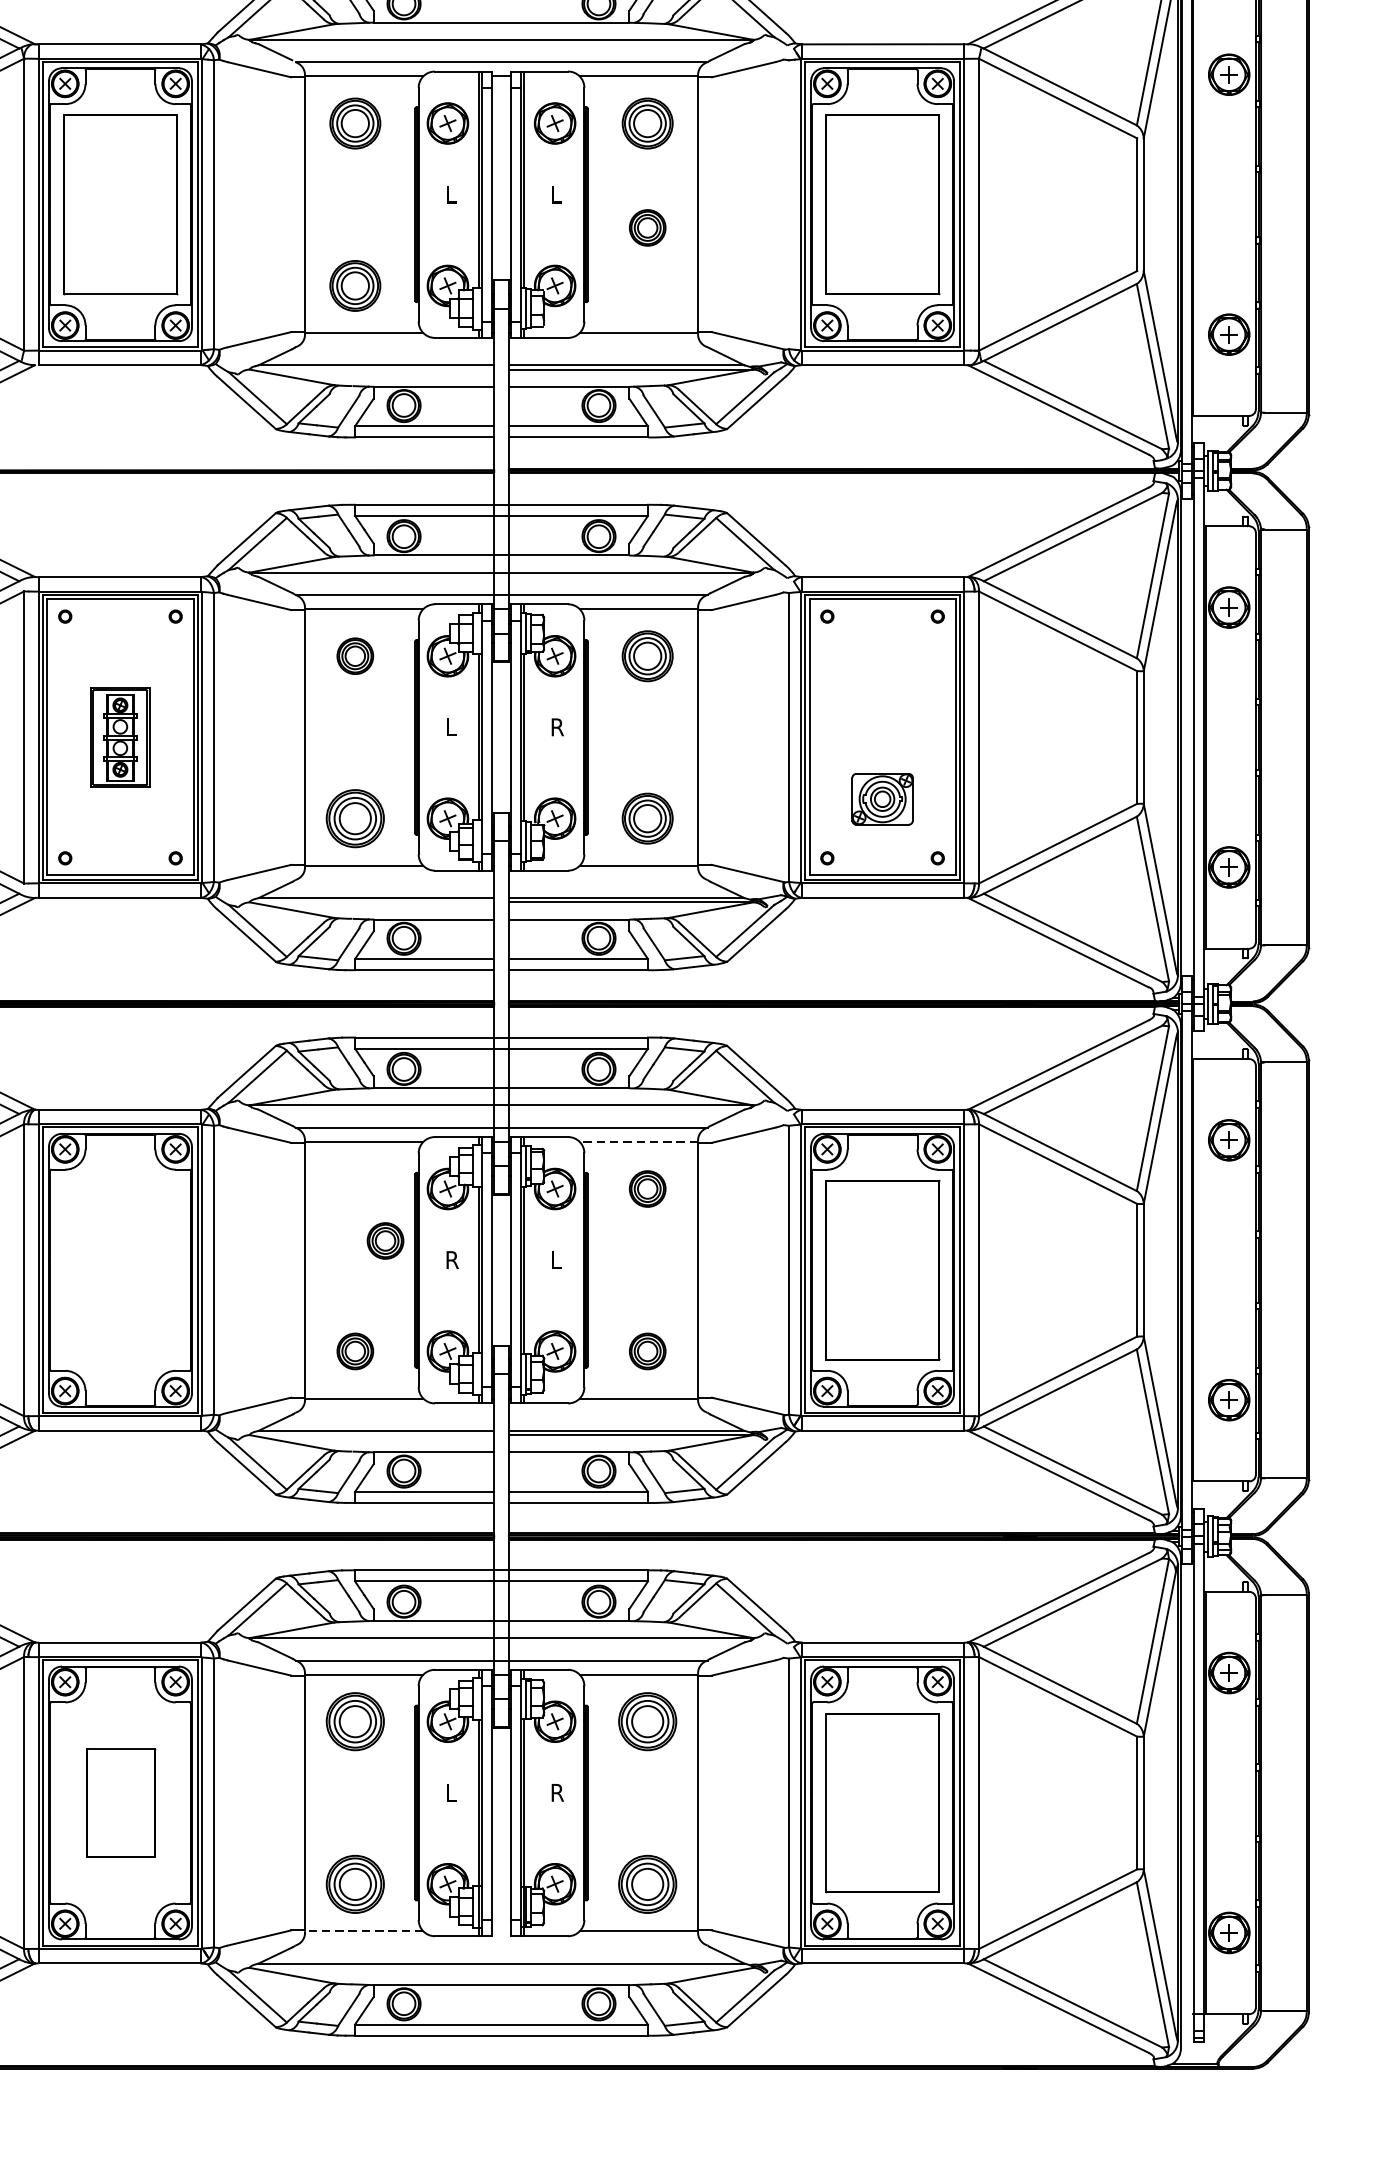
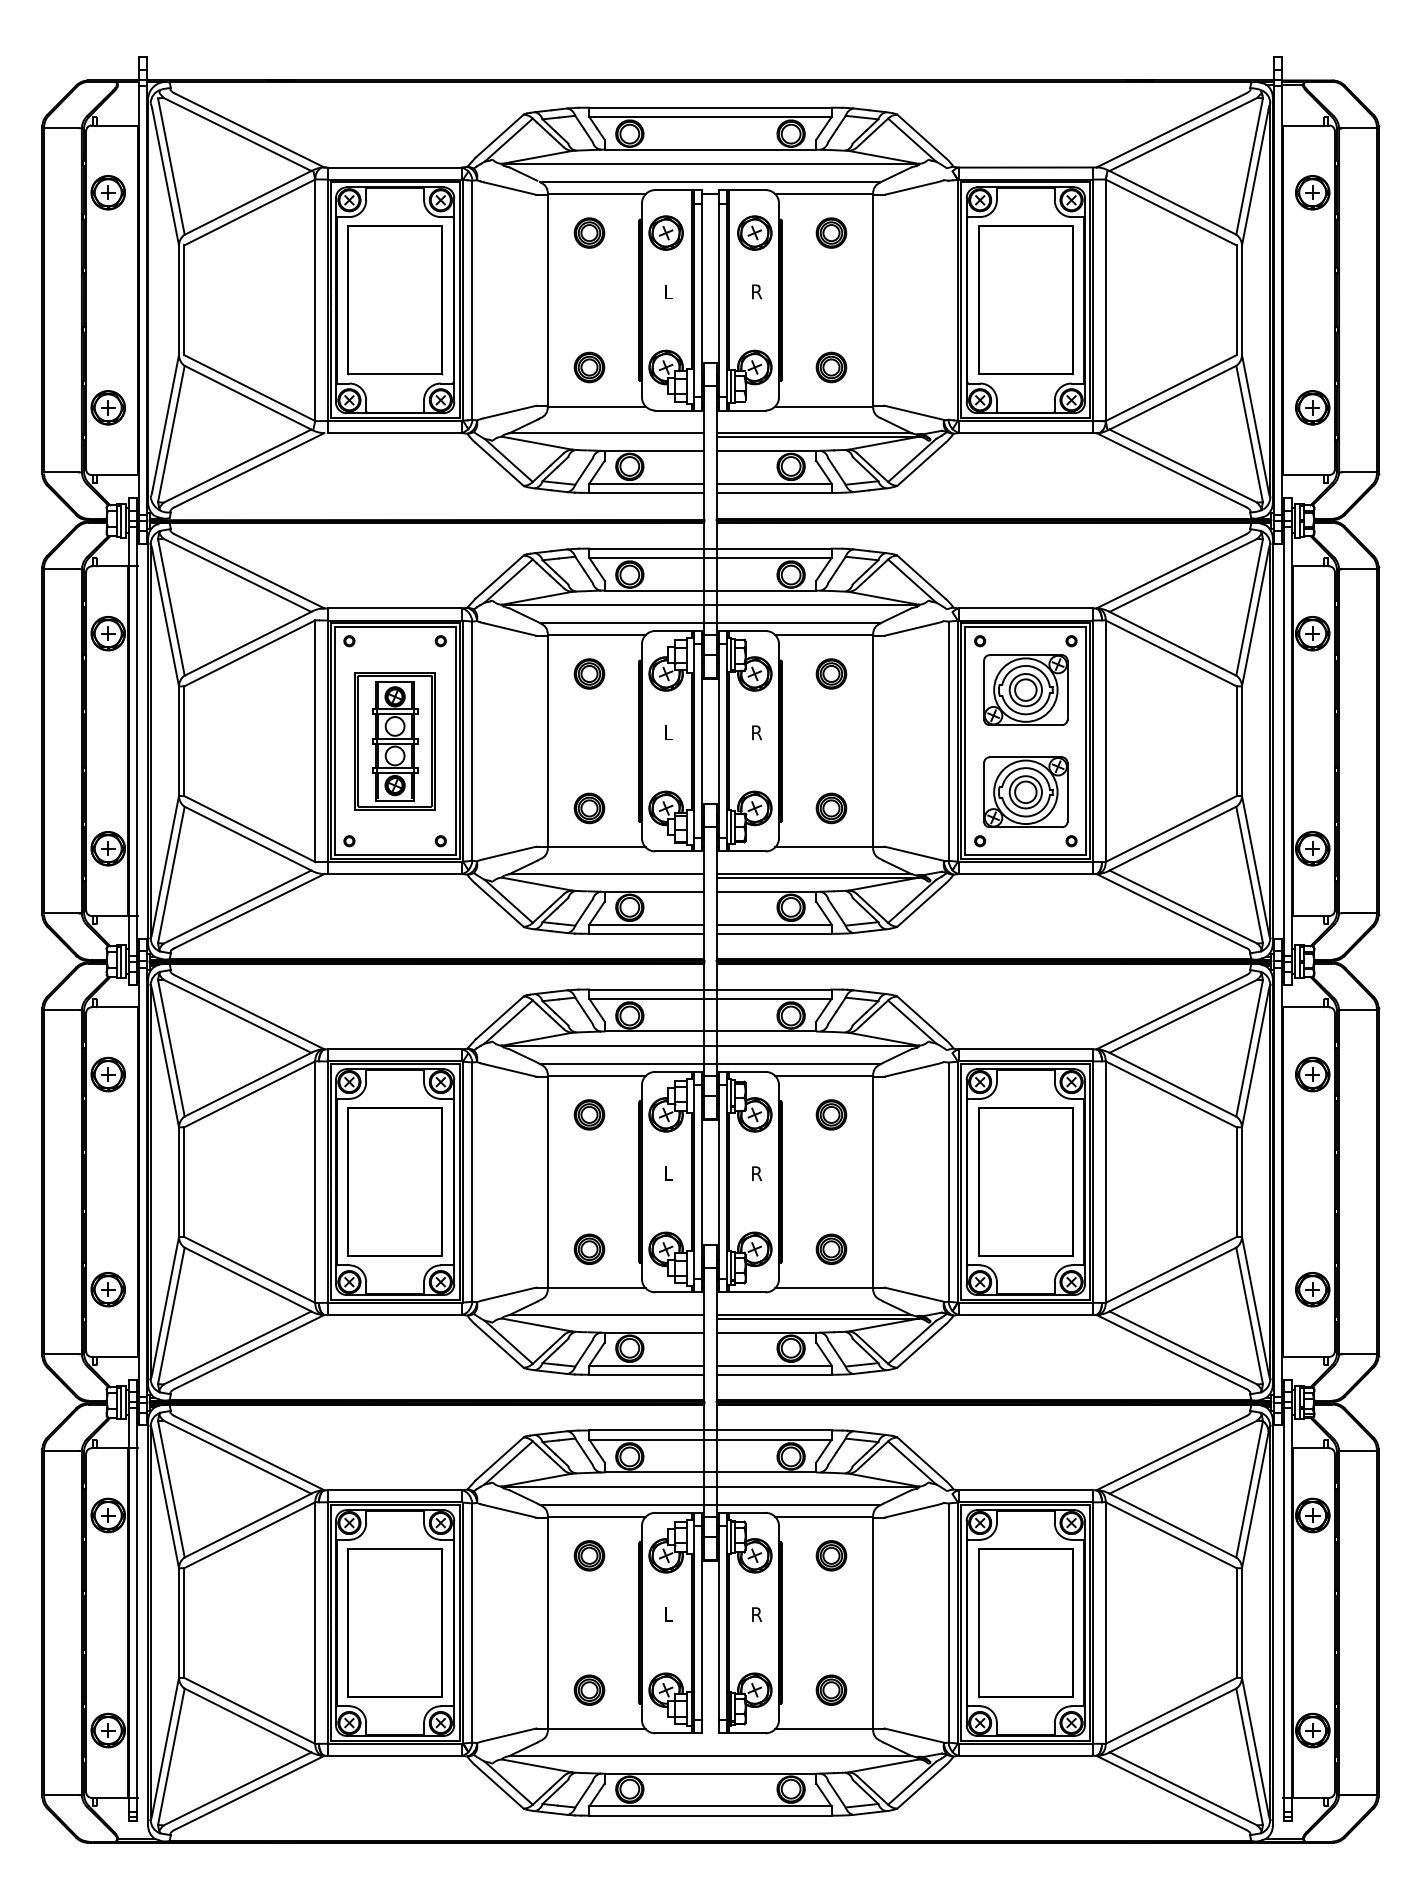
part: (355, 122) -> (589, 232), size x0.71
part: (647, 122) -> (831, 232), size x0.71
text: (558, 194) -> (757, 291), L -> R
part: (647, 227) -> (831, 367), moved
part: (355, 285) -> (589, 367), size x0.71
part: (647, 655) -> (831, 673), size x0.71
part: (882, 674) -> (1025, 689), added
part: (119, 737) -> (394, 741), size x1.67
part: (882, 799) -> (1025, 792), size x1.67
part: (355, 818) -> (589, 808), size x0.62
part: (647, 818) -> (831, 808), size x0.71
line: (638, 1141) -> (823, 1075), dashed -> solid
part: (385, 1240) -> (589, 1114), moved
text: (453, 1259) -> (670, 1173), R -> L
text: (558, 1259) -> (757, 1173), L -> R
part: (119, 1269) -> (394, 1181), added
part: (355, 1721) -> (589, 1555), size x0.62
part: (647, 1721) -> (831, 1555), size x0.62
part: (120, 1802) -> (395, 1622), size x1.67
part: (355, 1883) -> (589, 1689), size x0.62
part: (647, 1883) -> (831, 1689), size x0.62
line: (363, 1931) -> (596, 1729), dashed -> solid

